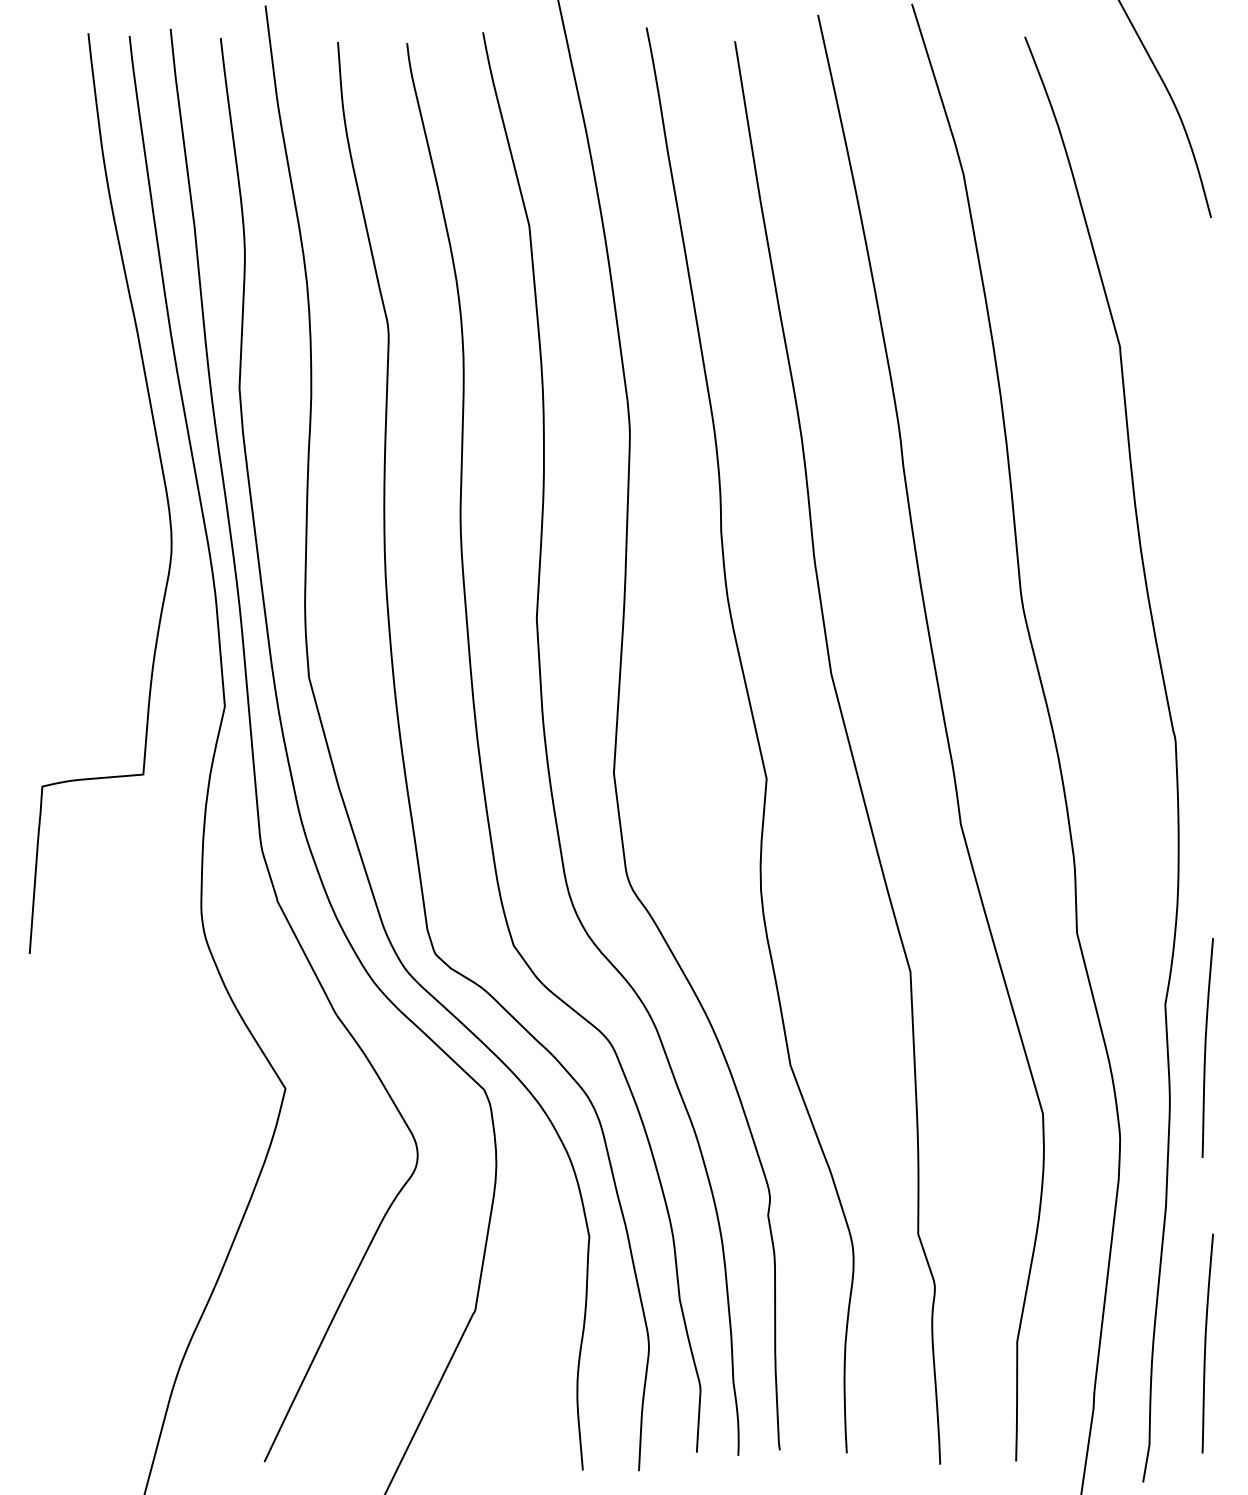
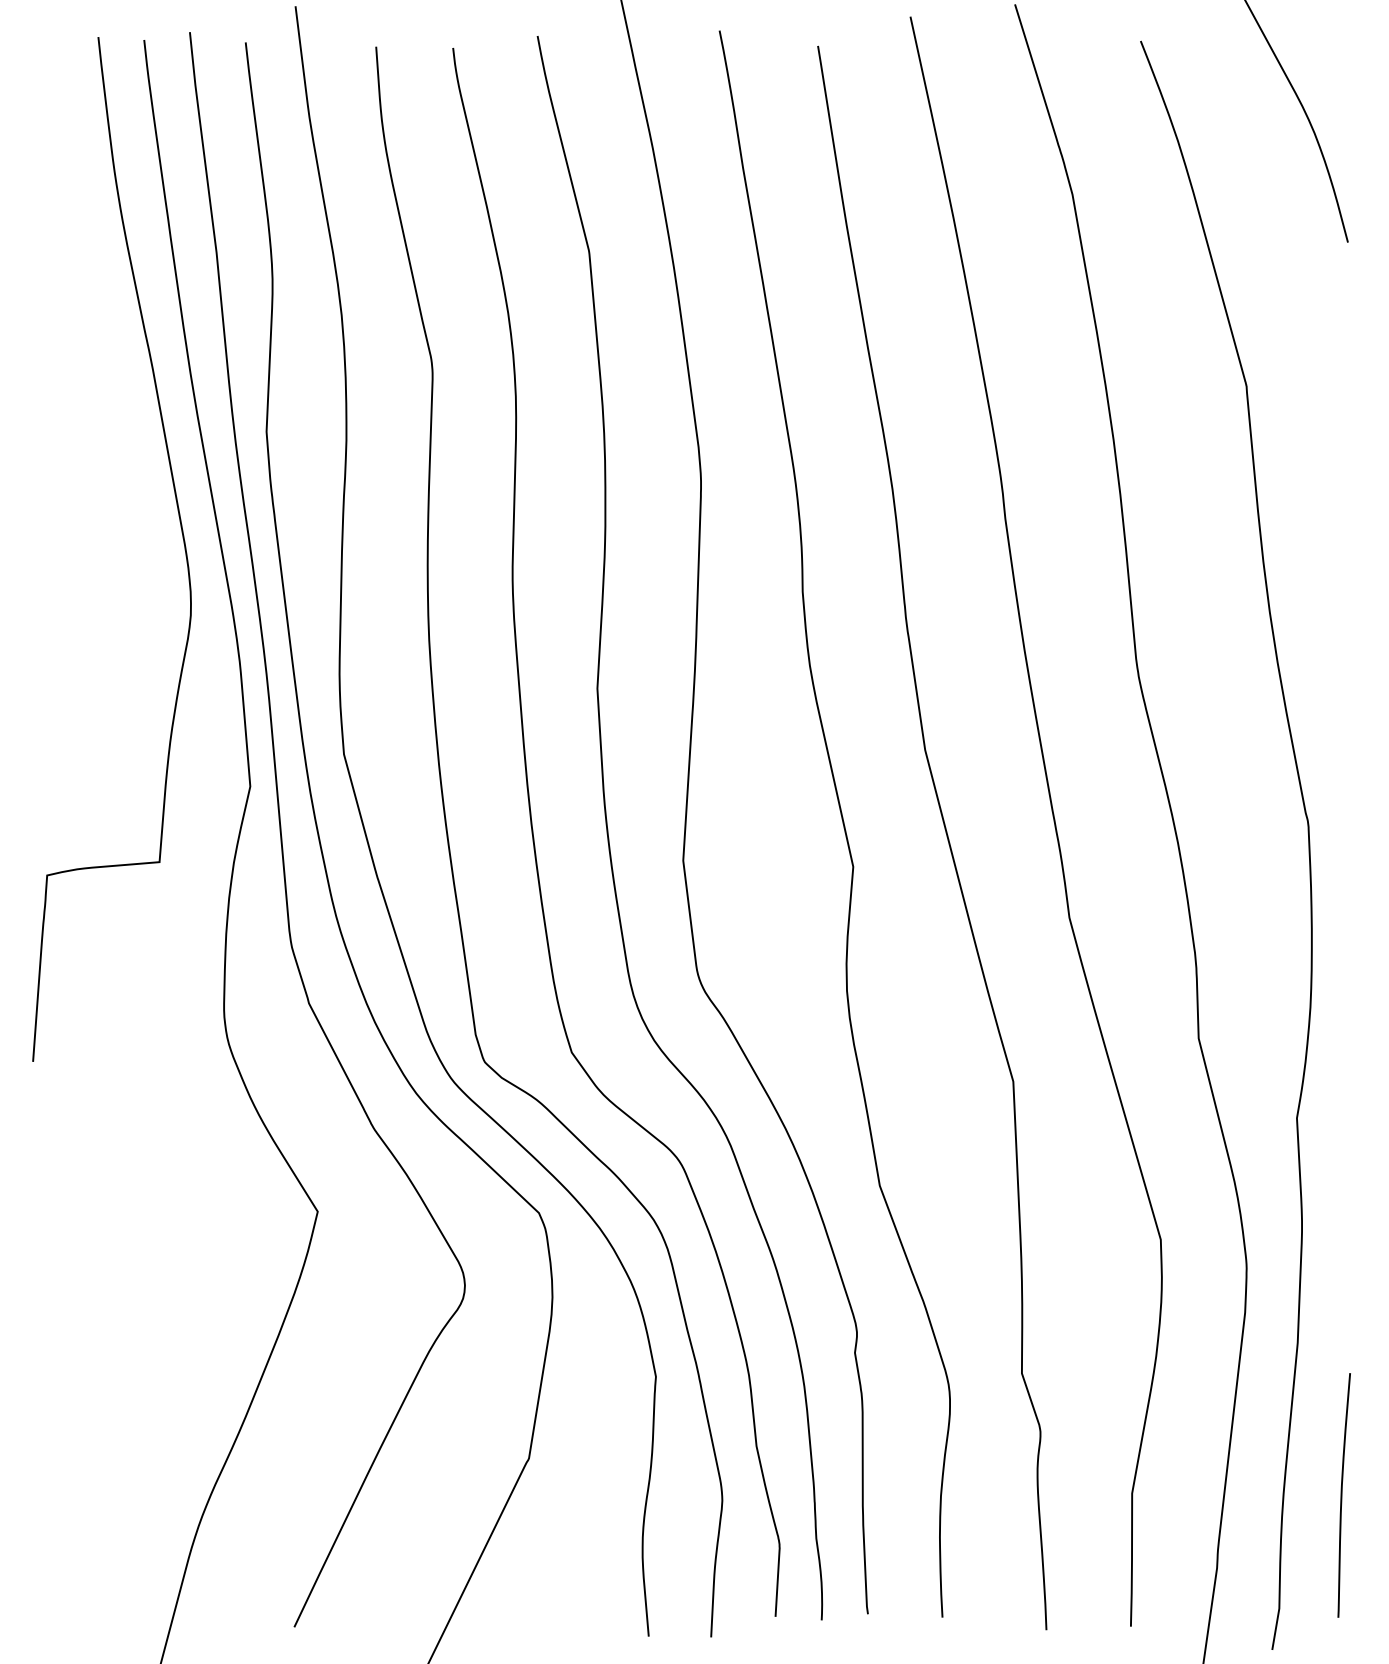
curve: (1206, 1048) -> (1342, 1166), removed

